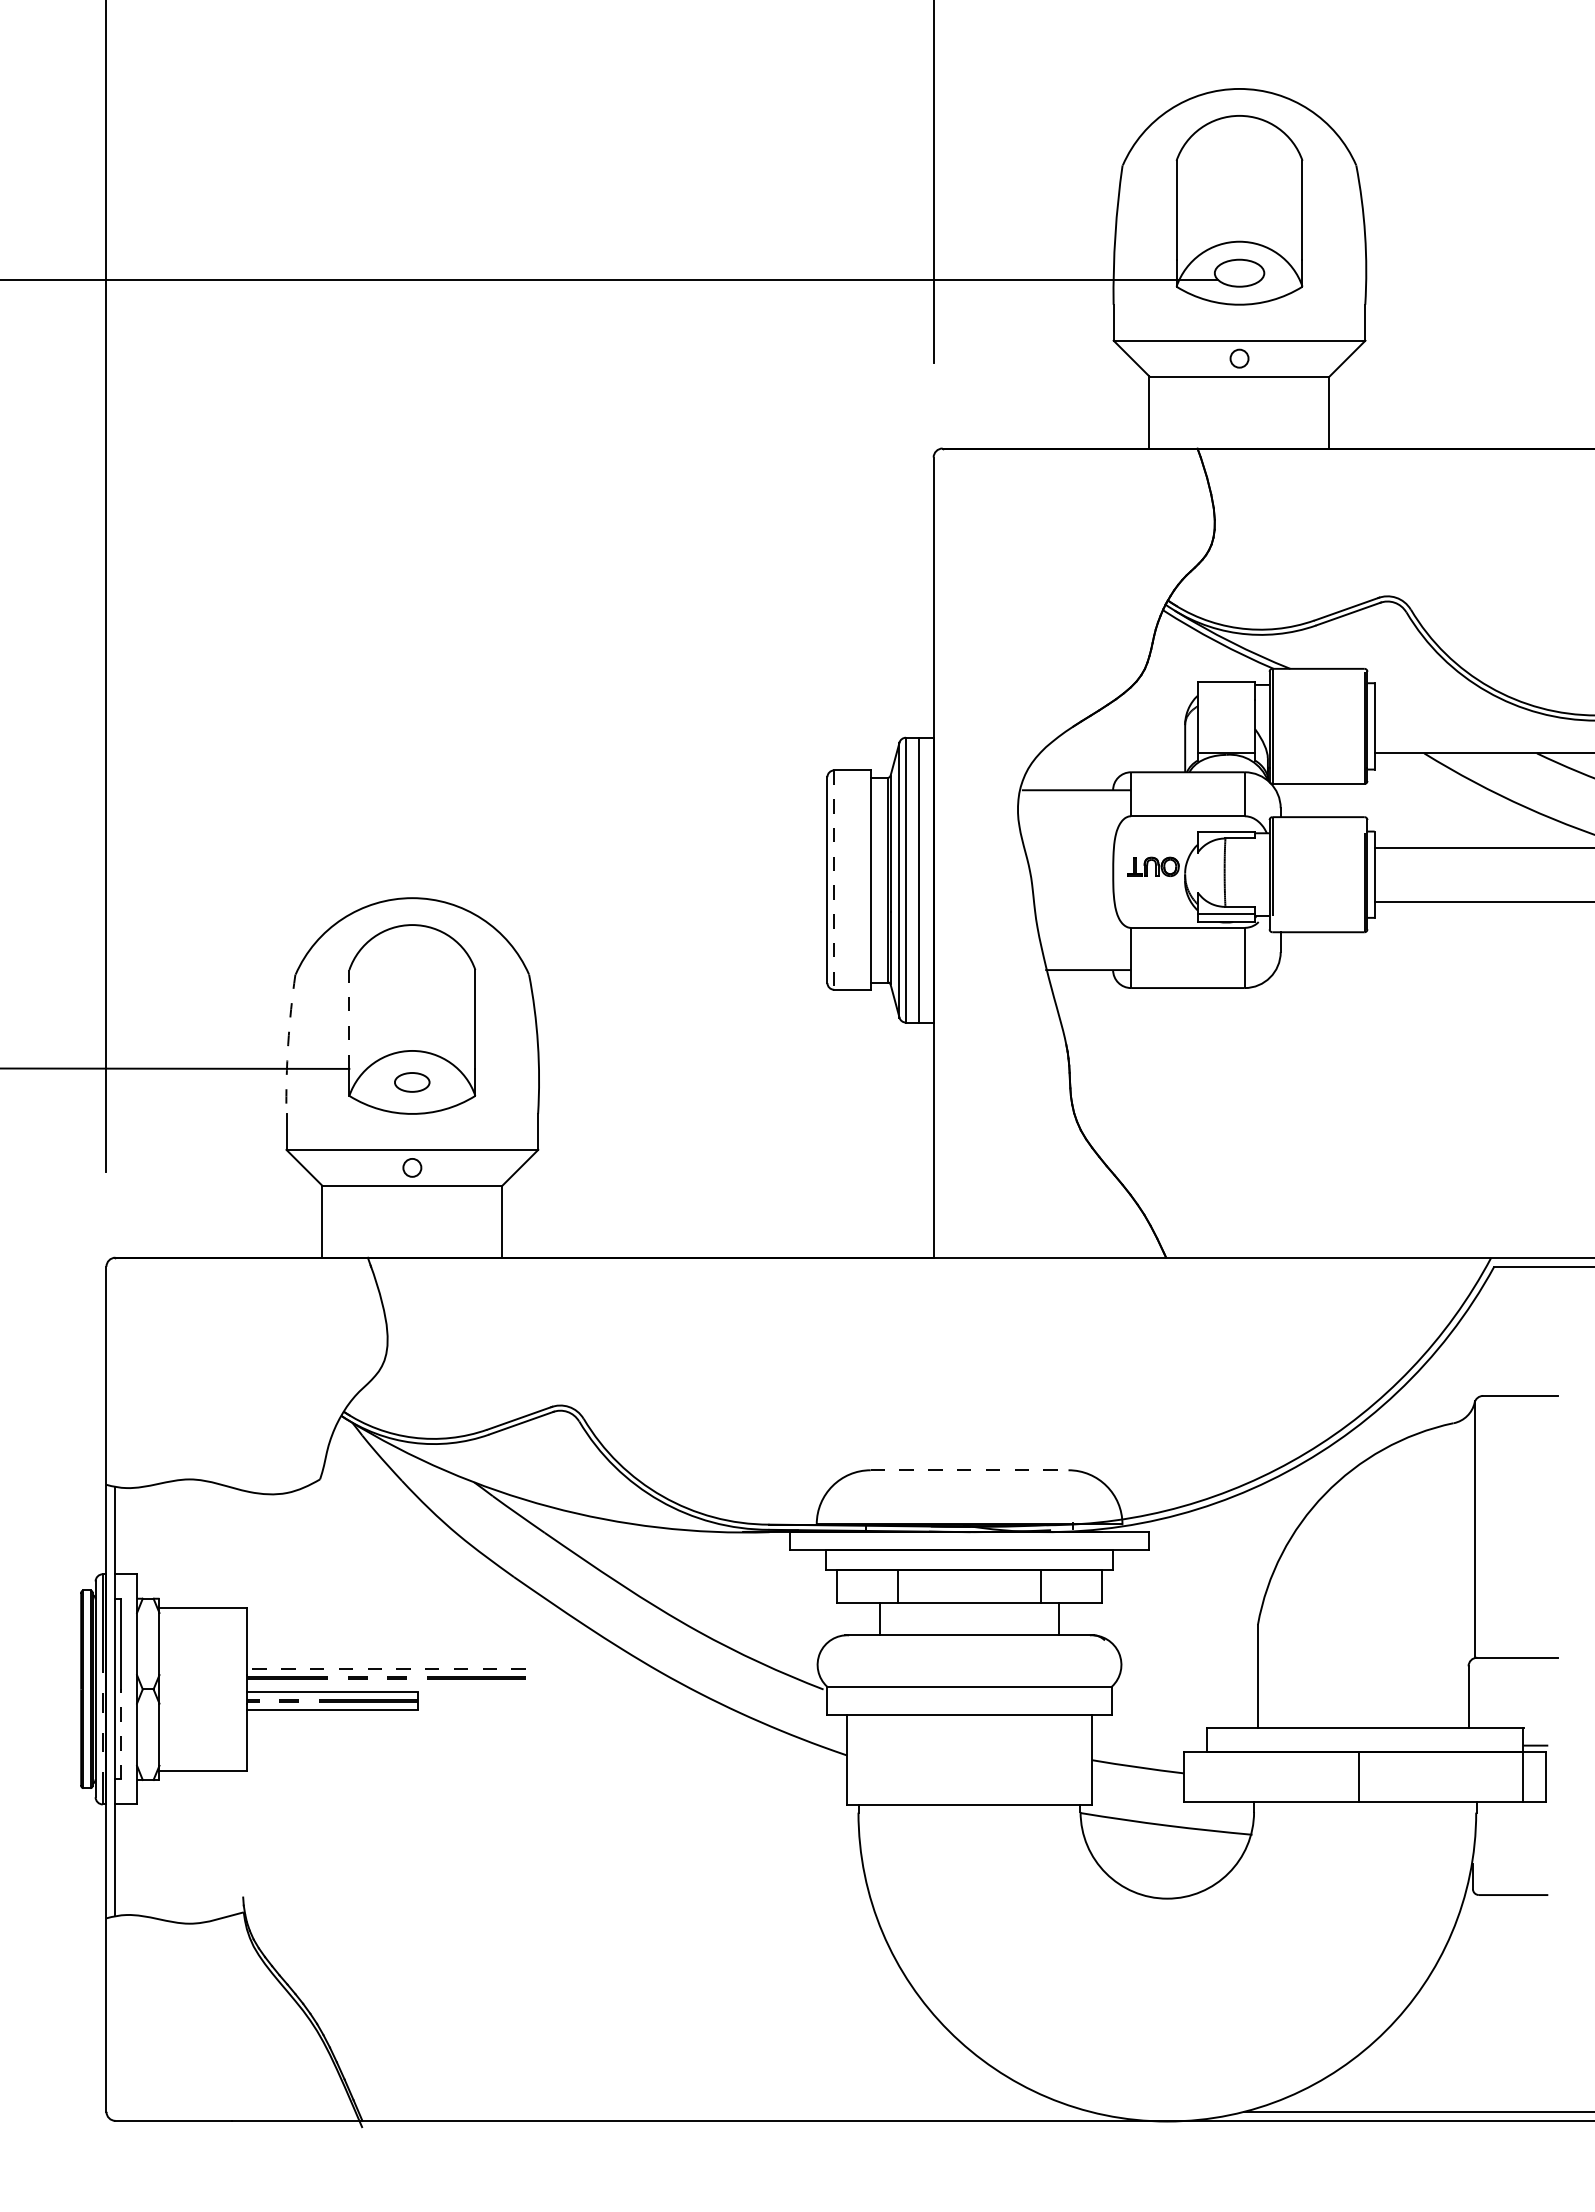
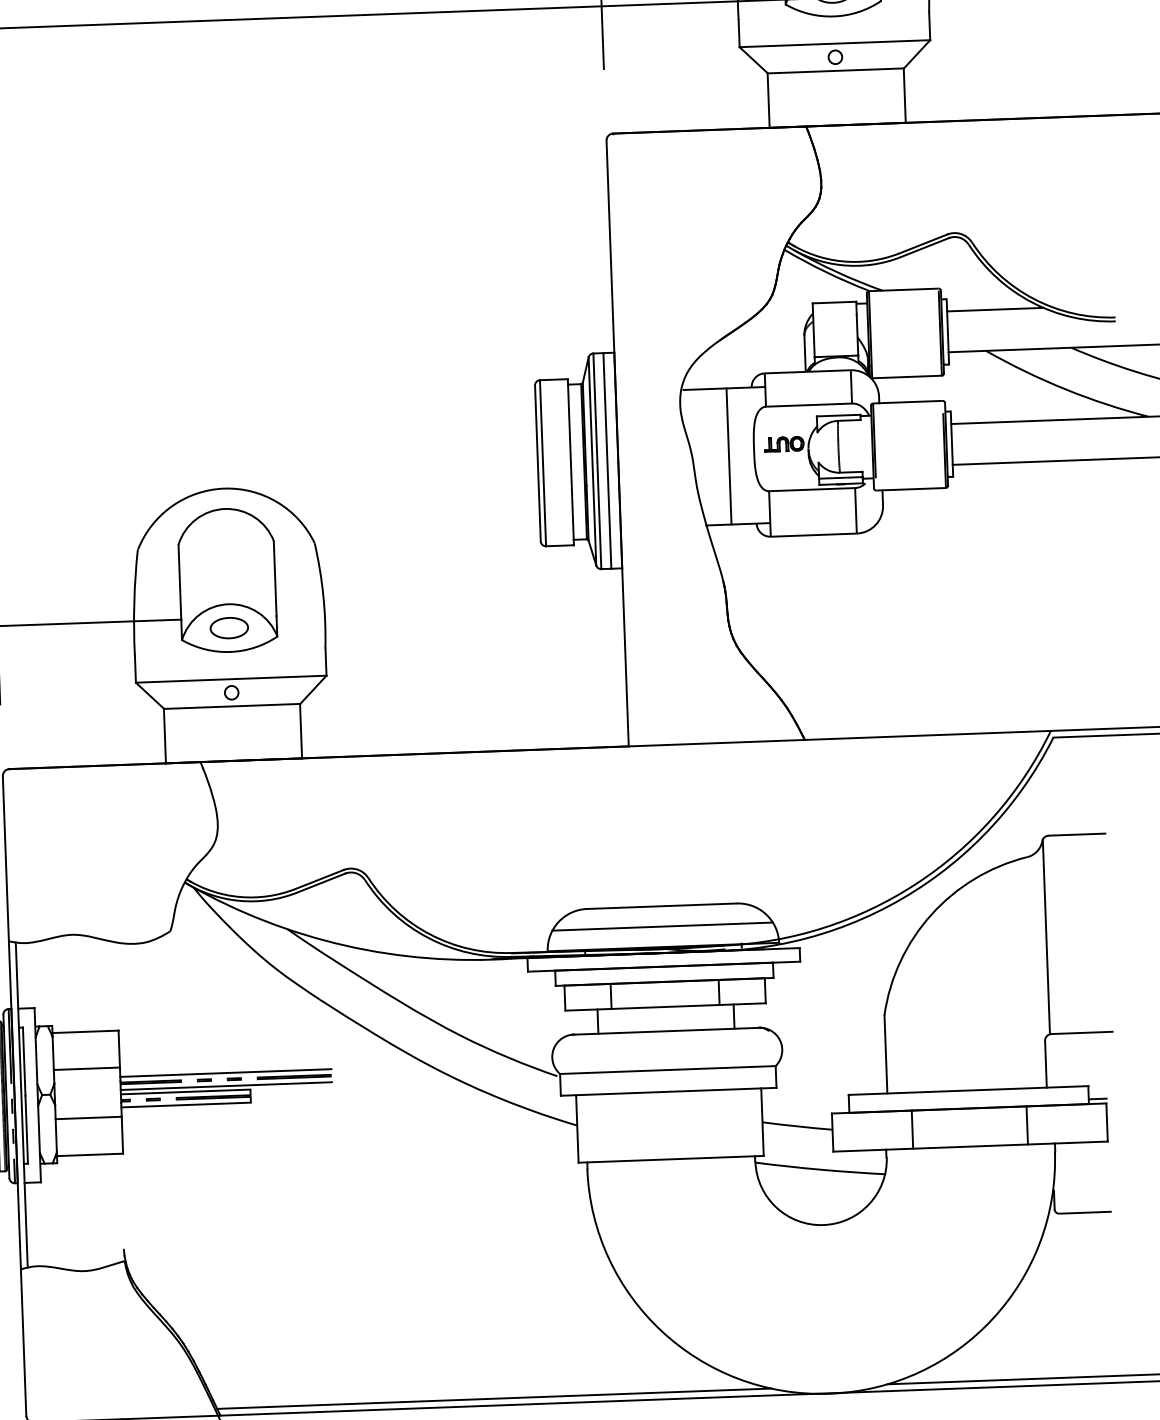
line: (1437, 699) -> (994, 309), added
line: (834, 880) -> (543, 463), dashed -> solid
line: (1079, 880) -> (728, 456), added
line: (349, 1019) -> (180, 582), dashed -> solid
arc: (288, 1044) -> (134, 602), dashed -> solid
part: (411, 1082) -> (228, 628), size x1.43
line: (969, 1470) -> (661, 906), dashed -> solid
line: (969, 1497) -> (662, 926), added
line: (202, 1656) -> (86, 1068), added
line: (385, 1669) -> (225, 1073), dashed -> solid
line: (385, 1686) -> (225, 1086), added
line: (202, 1721) -> (88, 1117), added
line: (120, 1734) -> (26, 1129), dashed -> solid
line: (1359, 1776) -> (912, 1129), moved
line: (1522, 1776) -> (1026, 1124), moved
line: (724, 2111) -> (494, 1398), added

